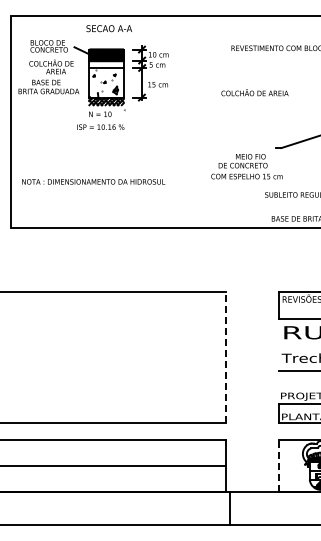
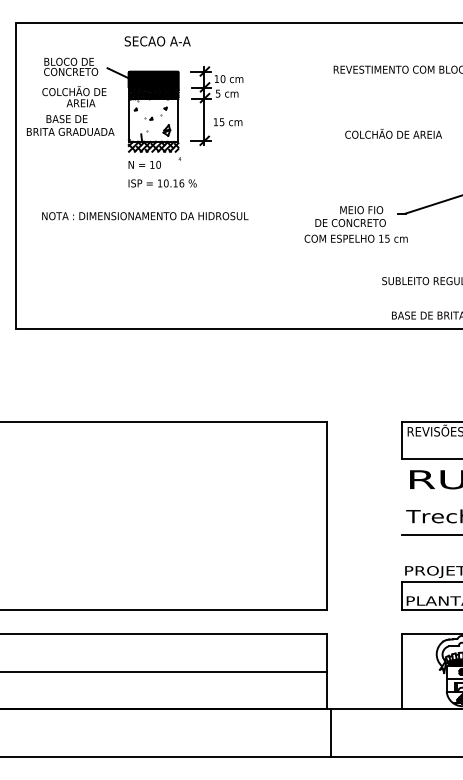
hatch: (106, 64) -> (153, 93), added
text: (254, 92) -> (392, 133), moved
text: (100, 126) -> (162, 182), moved
text: (246, 166) -> (355, 224), moved
text: (93, 181) -> (145, 215), moved
line: (226, 357) -> (326, 515), dashed -> solid
line: (278, 465) -> (401, 671), dashed -> solid

